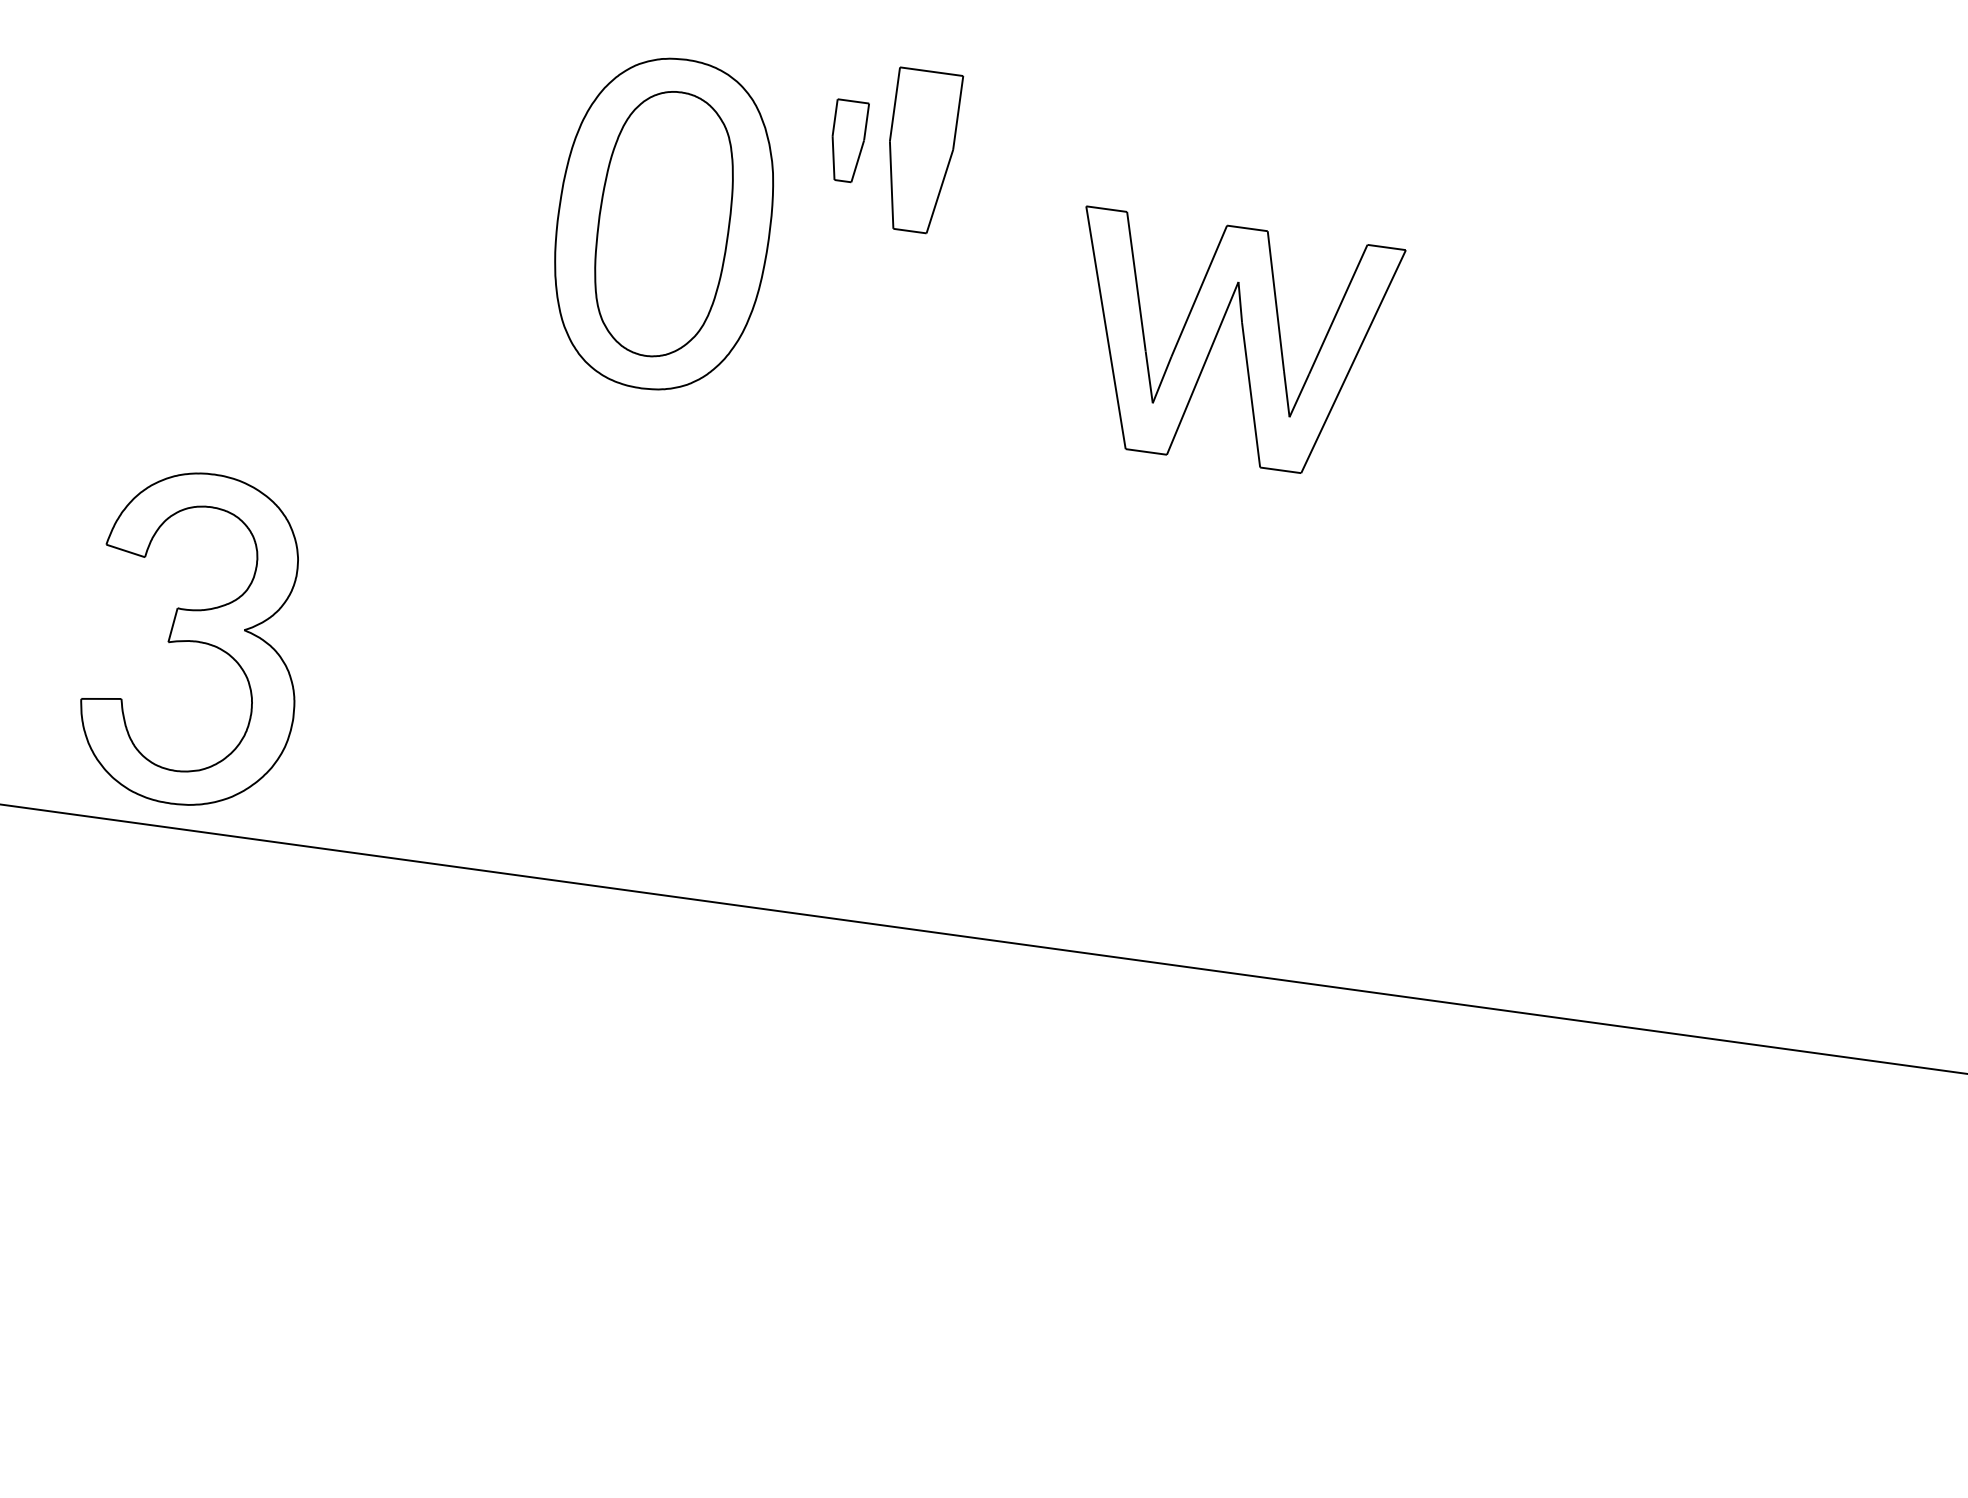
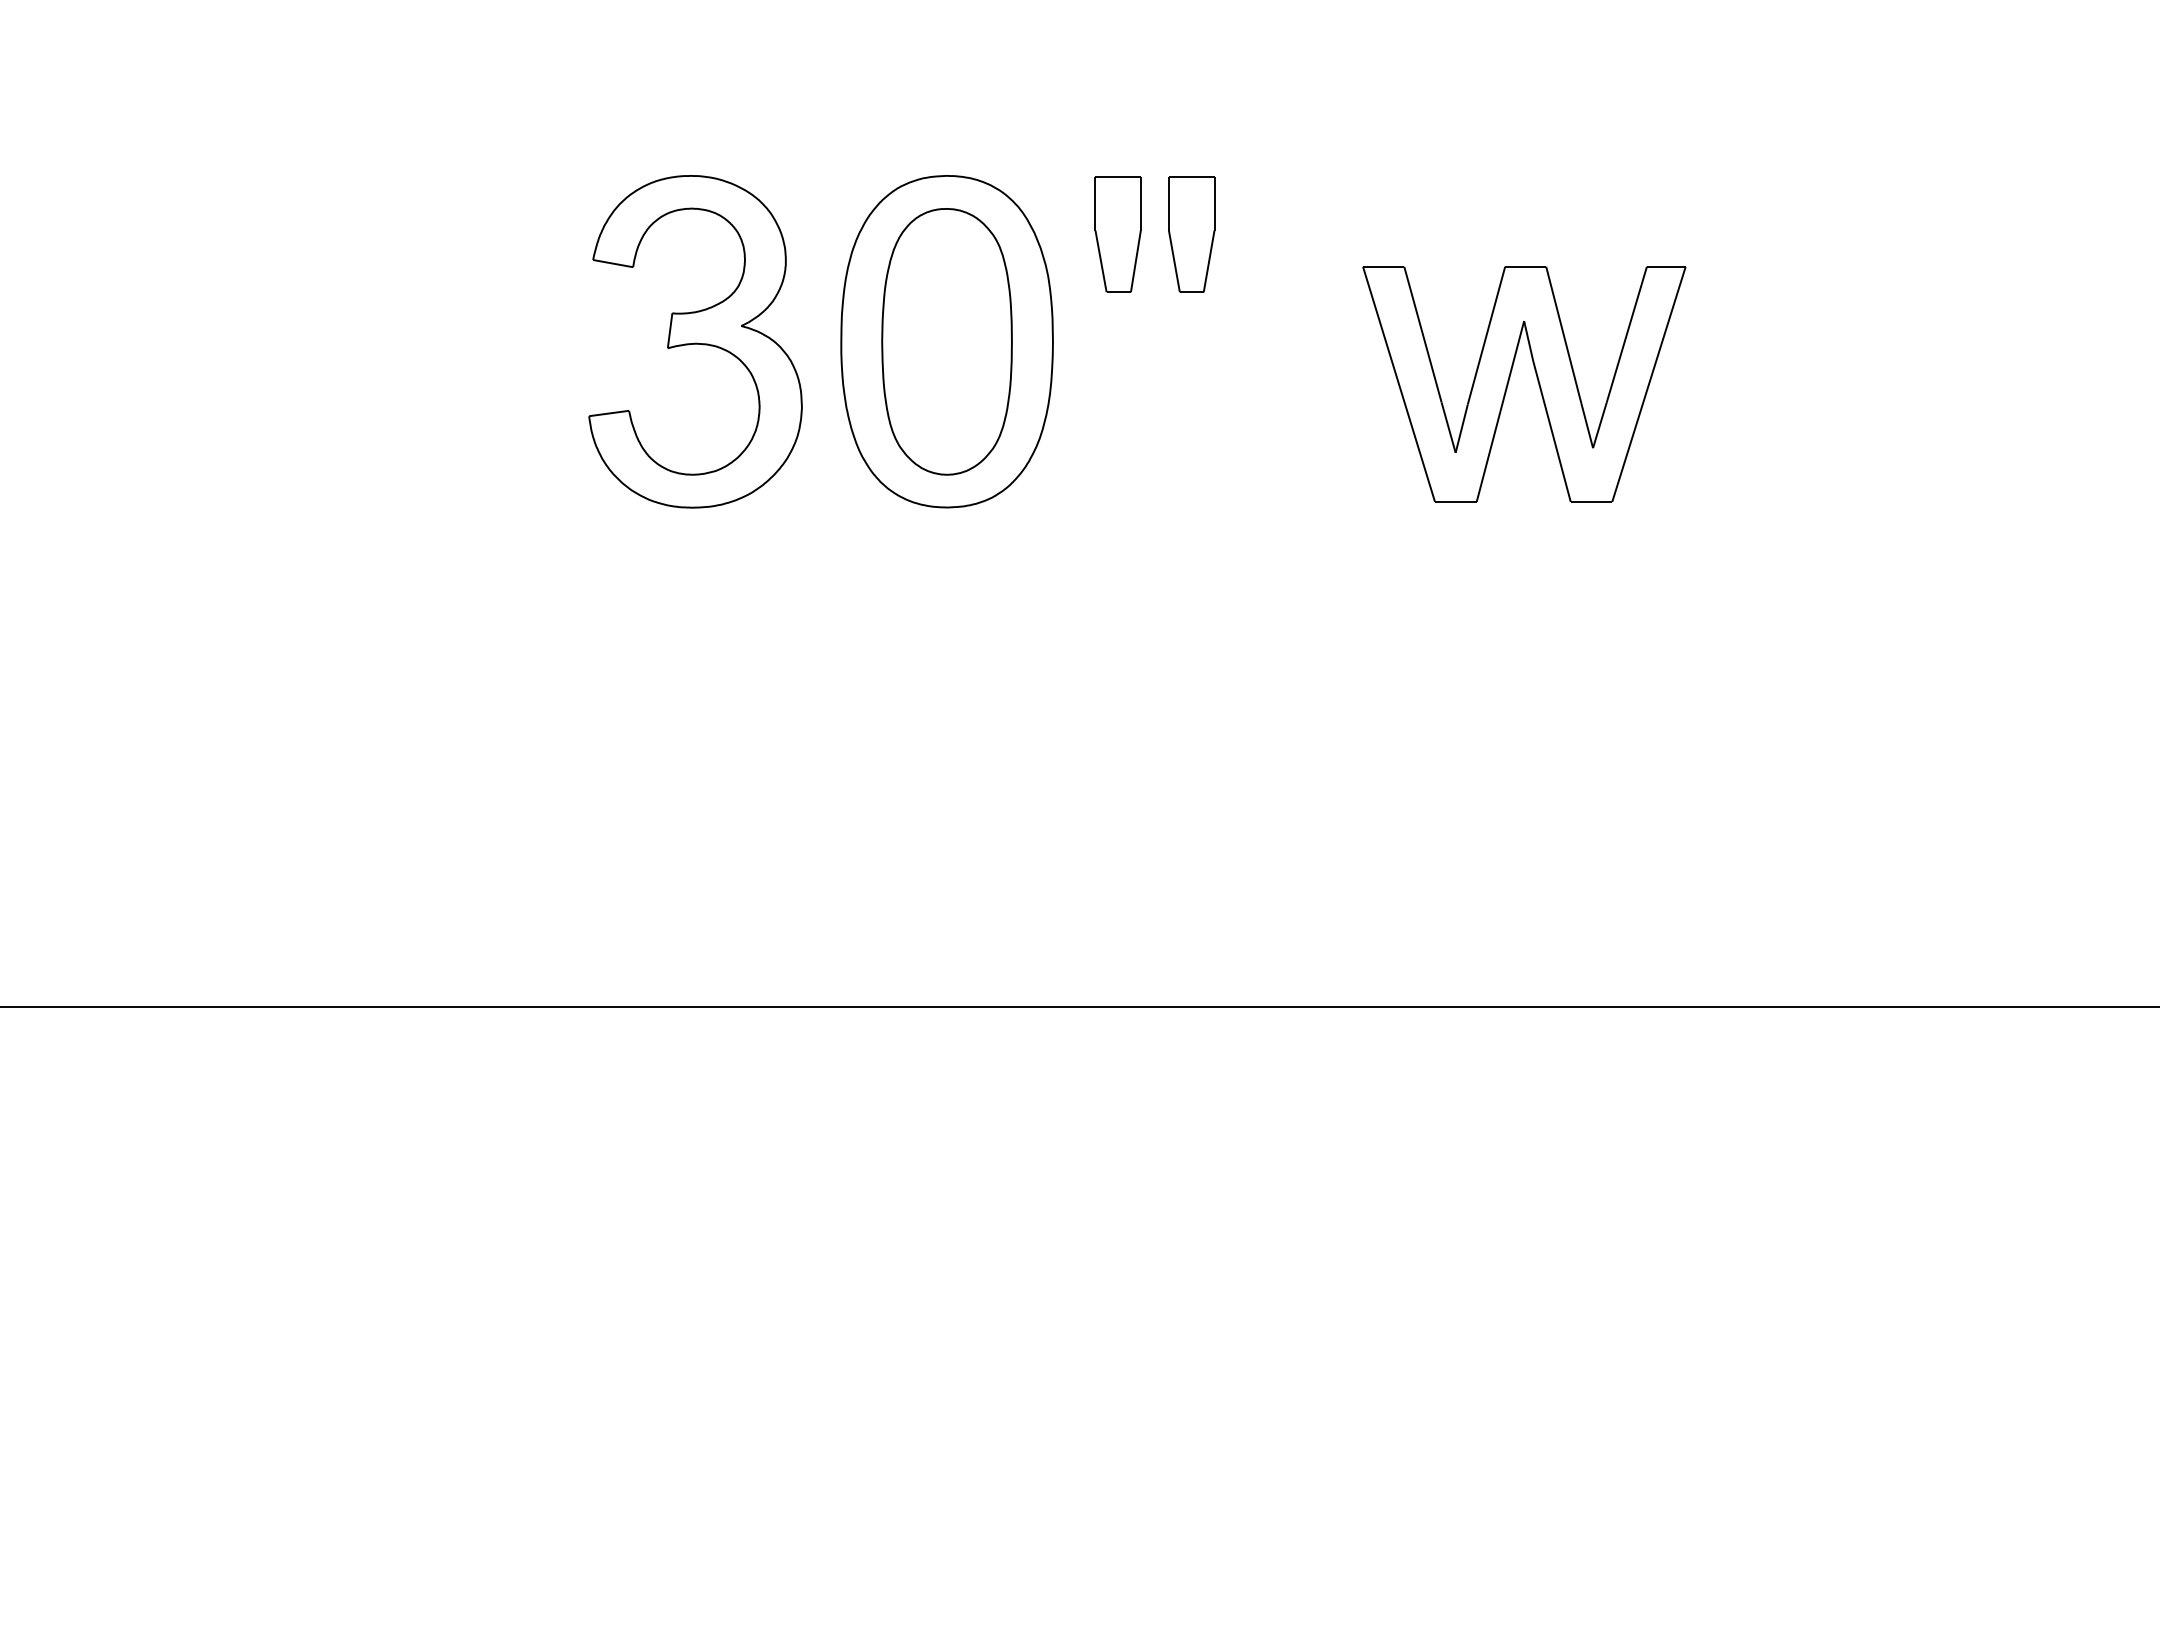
part: (847, 140) -> (1117, 234), size x1.43
part: (920, 151) -> (1191, 234), size x0.71
part: (196, 639) -> (695, 341), moved

